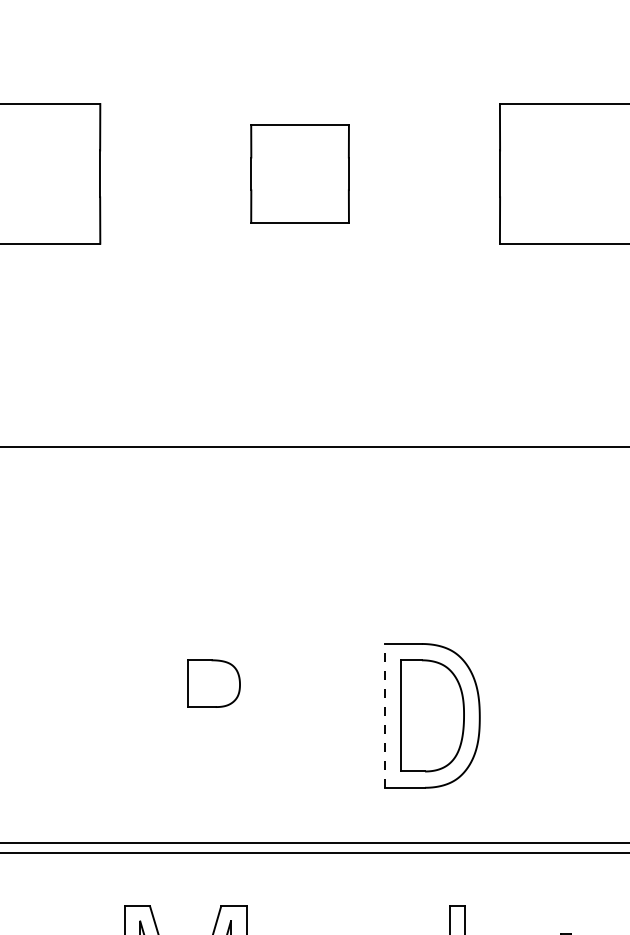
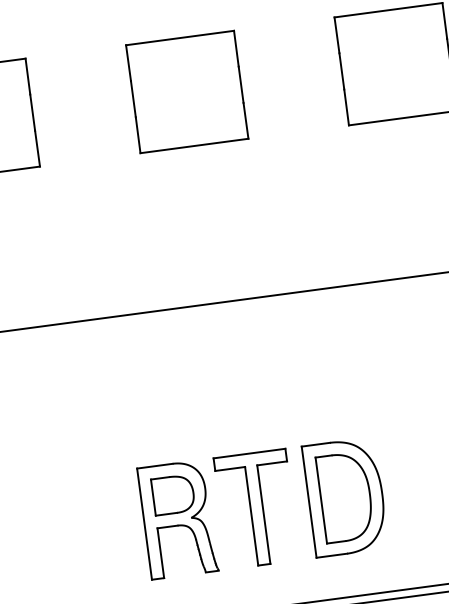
part: (299, 173) -> (186, 91), size x1.43
part: (215, 715) -> (177, 519), added
part: (317, 715) -> (256, 508), added
line: (385, 715) -> (309, 501), dashed -> solid

